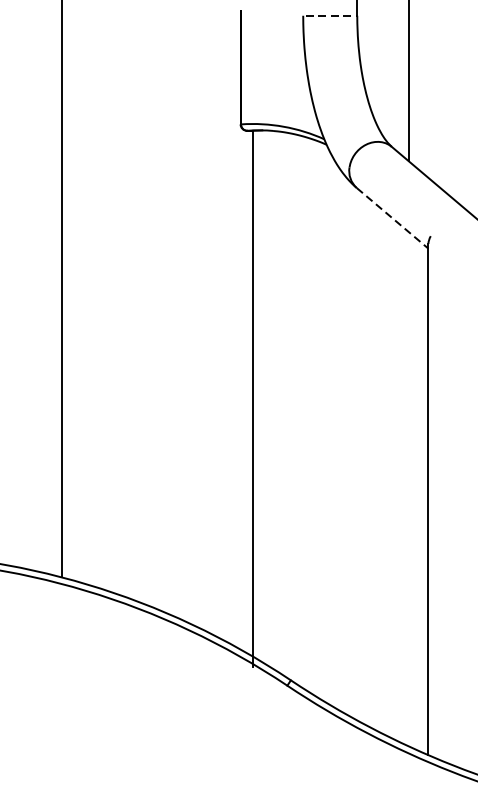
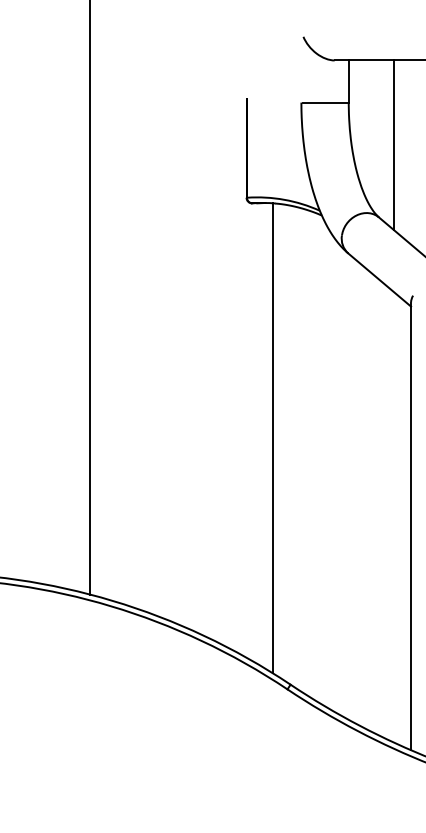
line: (331, 15) -> (326, 102), dashed -> solid
line: (393, 218) -> (380, 280), dashed -> solid
line: (253, 399) -> (272, 438), moved

